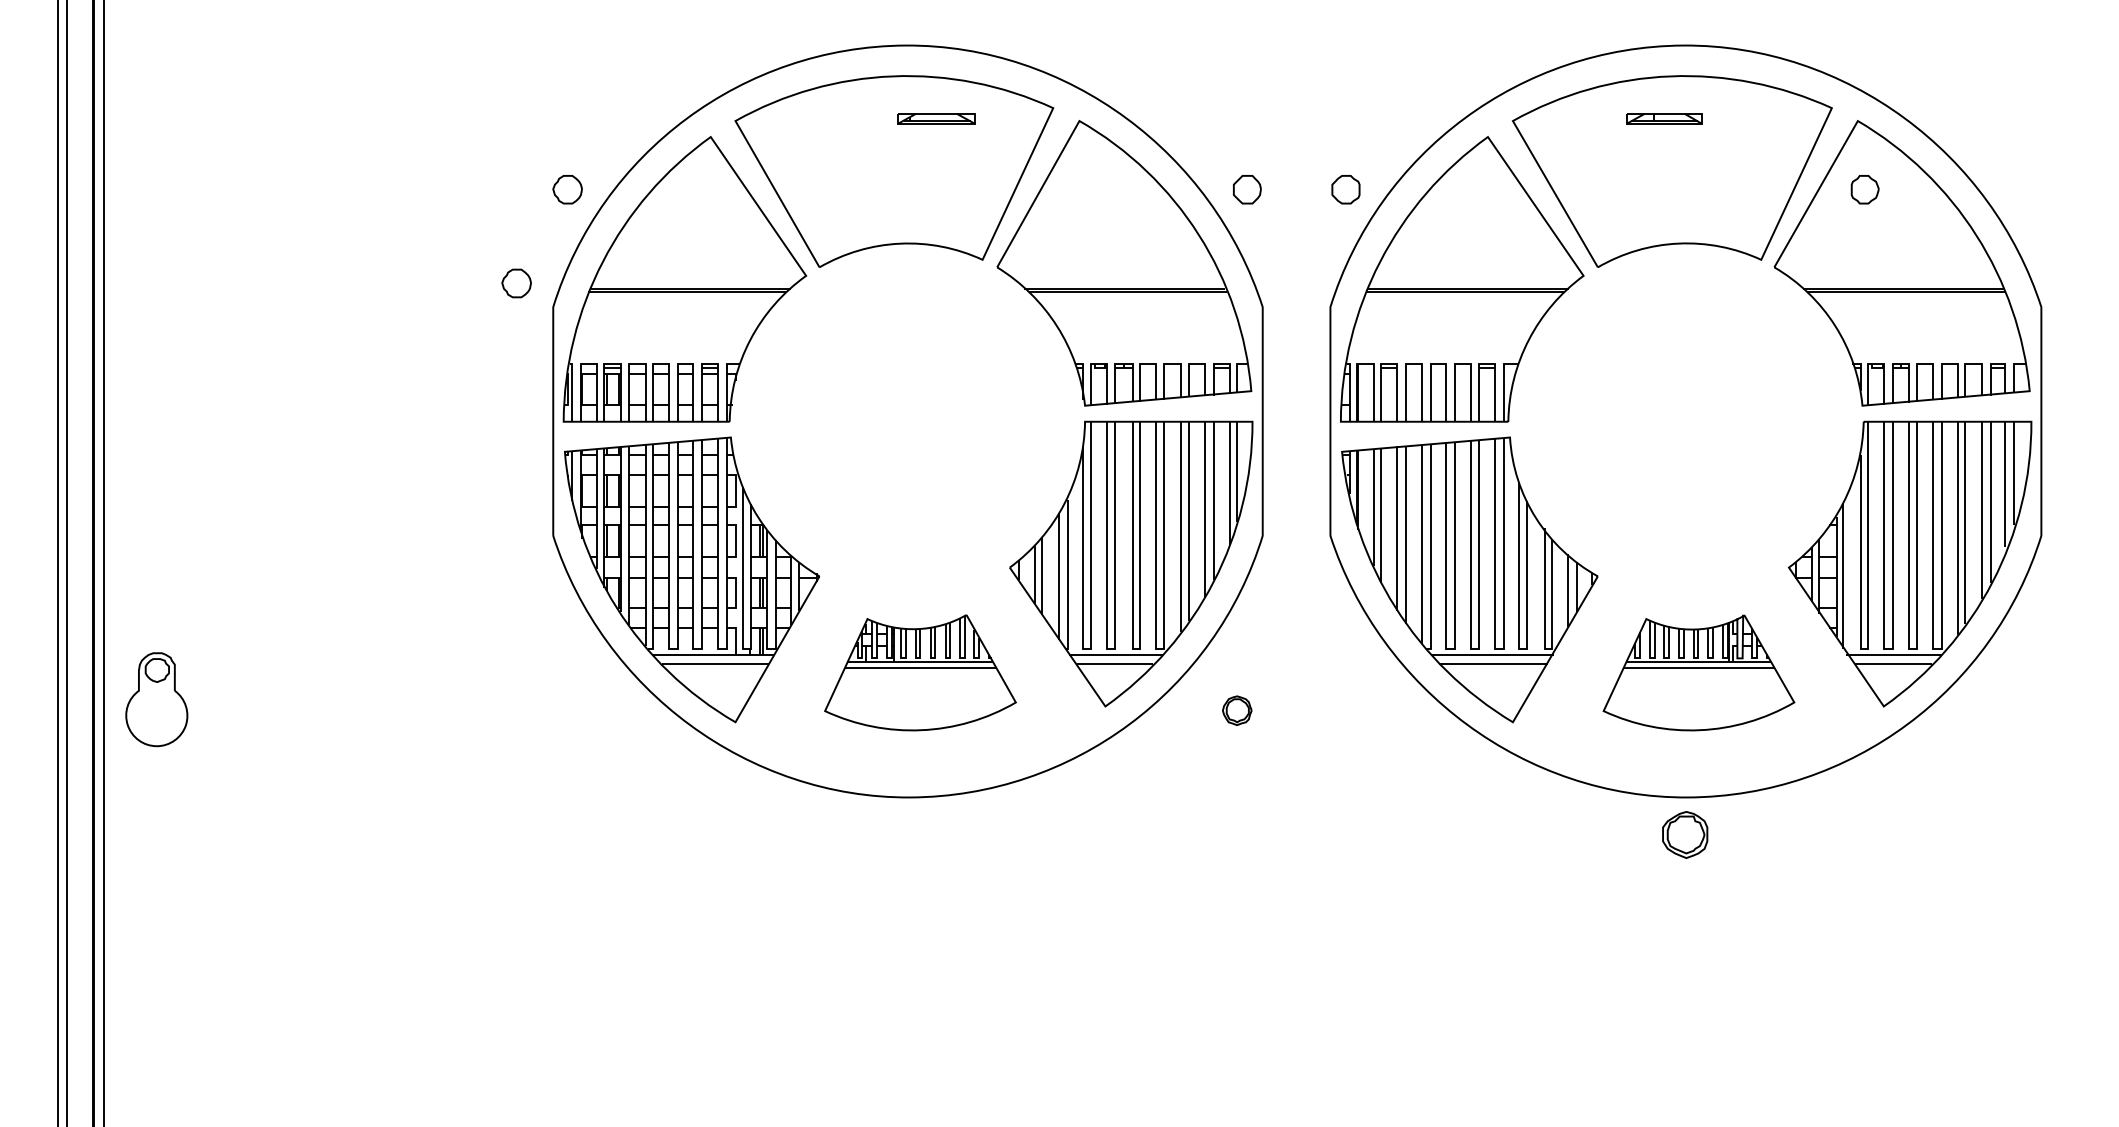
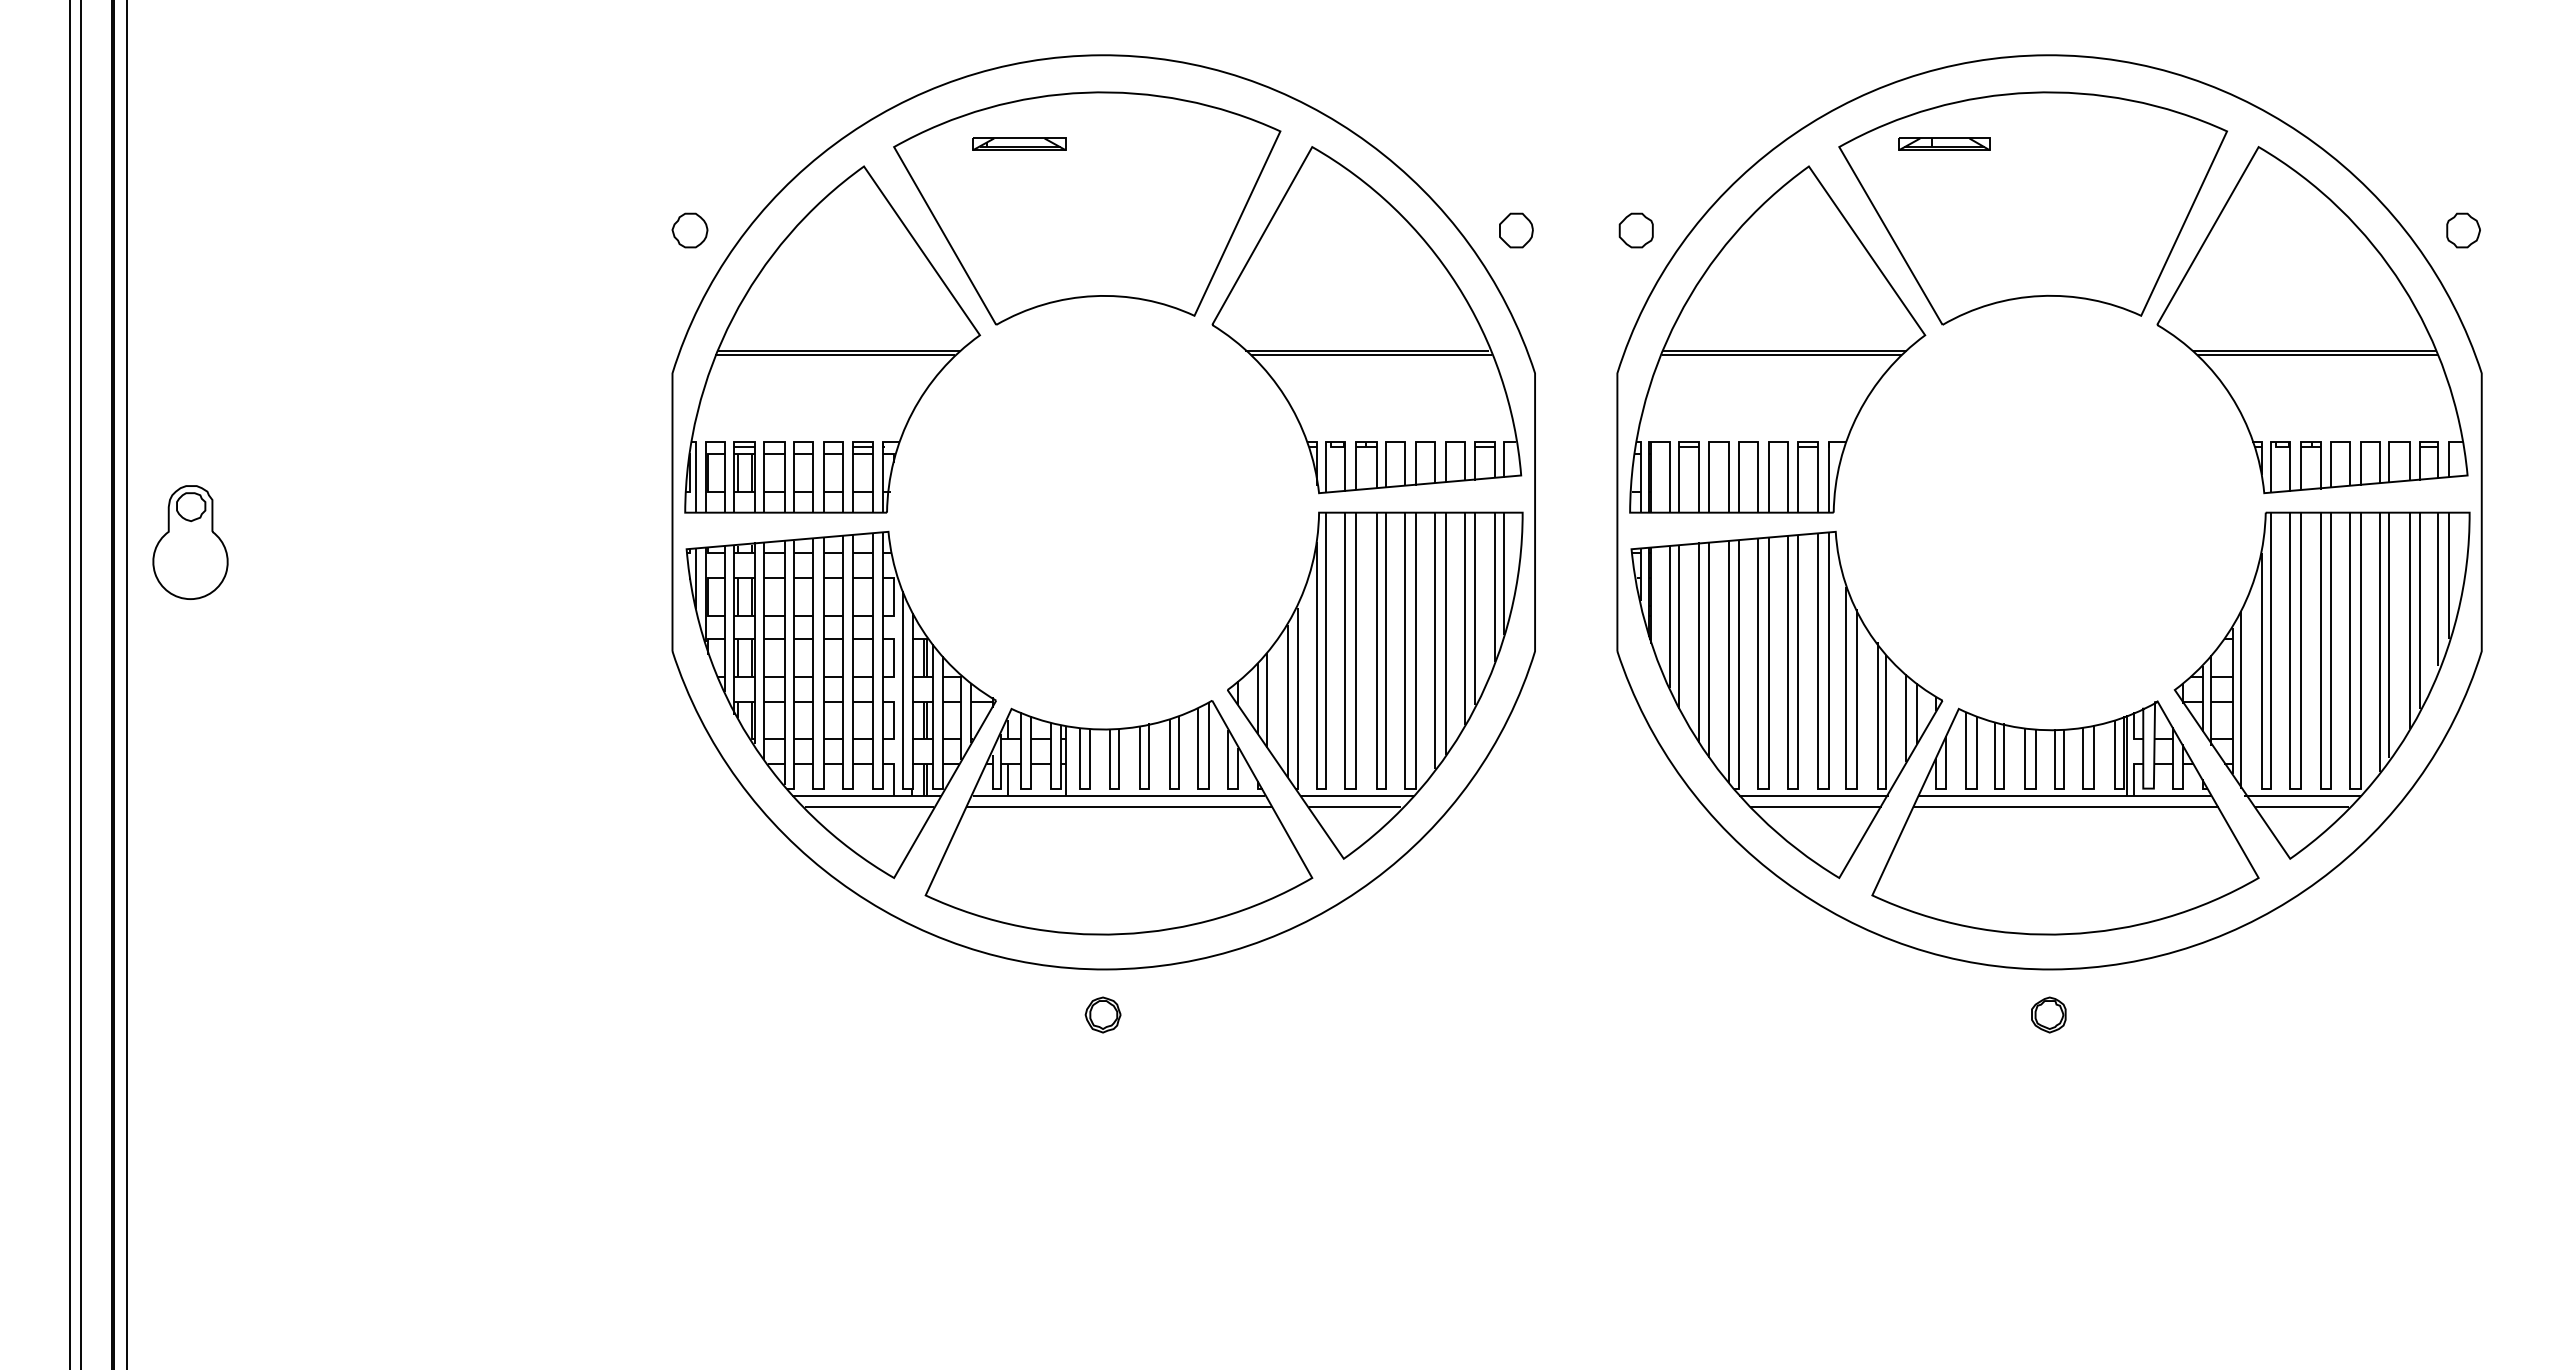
part: (936, 118) -> (1019, 143), moved
part: (1664, 118) -> (1944, 143), moved
part: (1865, 189) -> (2463, 230), moved
part: (516, 283) -> (627, 344), removed
part: (920, 672) -> (1118, 817), size x1.67
part: (1698, 672) -> (2065, 817), size x1.67
part: (156, 699) -> (190, 542), moved
part: (1236, 710) -> (1102, 1014), moved
part: (1685, 834) -> (2048, 1014), size x0.62

